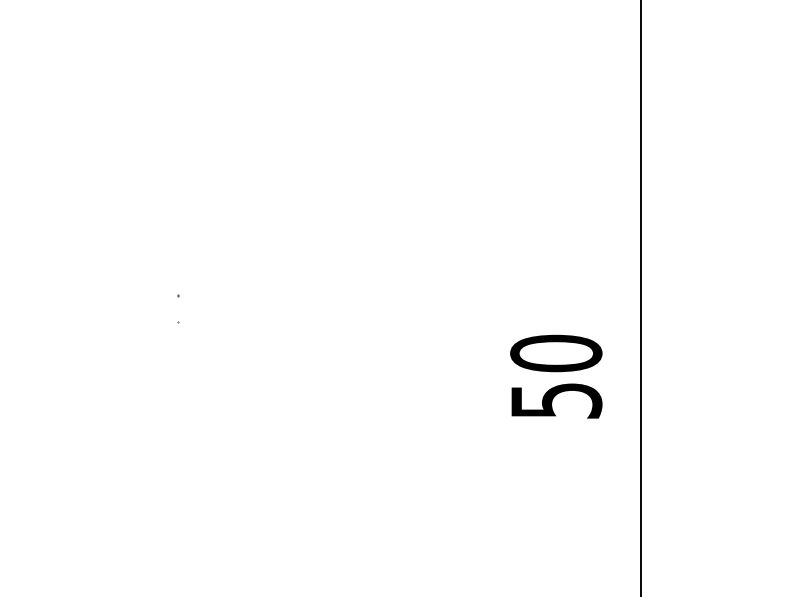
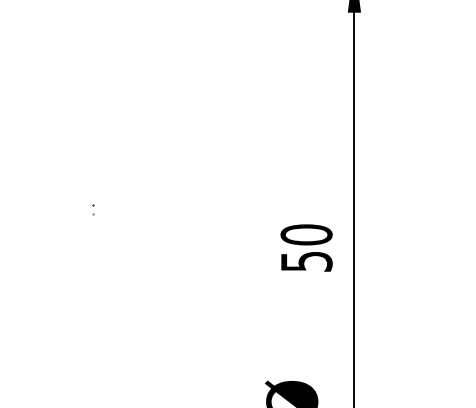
part: (179, 308) -> (93, 209), size x0.62

